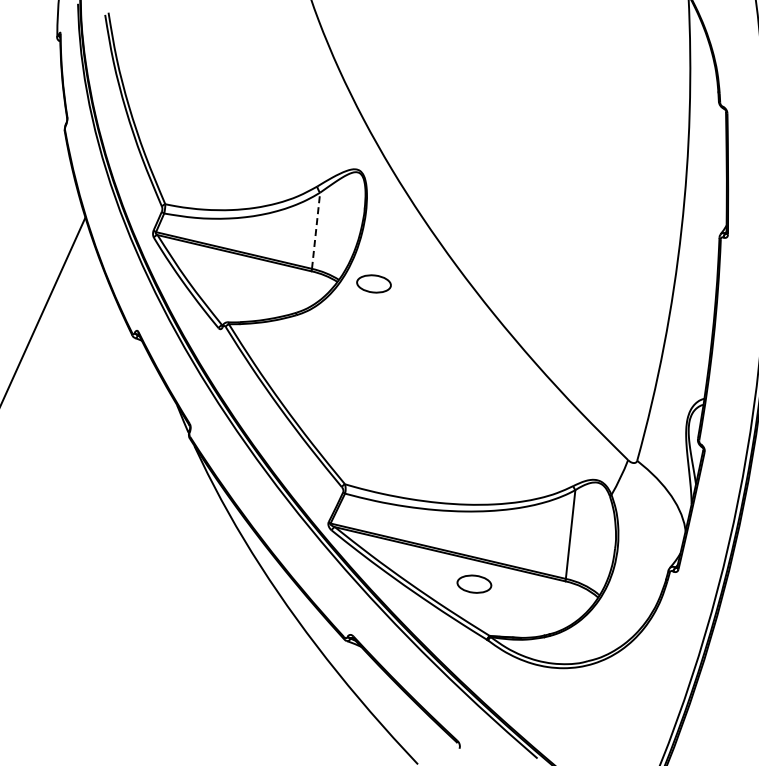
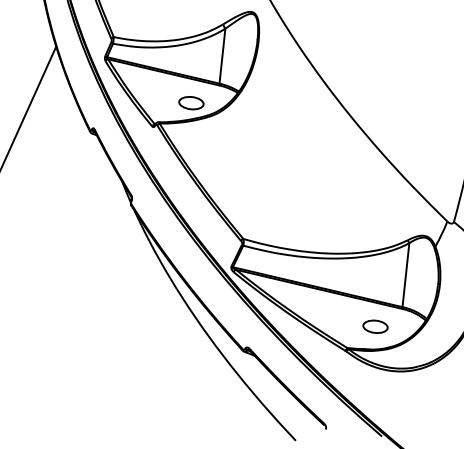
line: (316, 230) -> (222, 55), dashed -> solid
part: (373, 283) -> (191, 102), moved
part: (474, 583) -> (375, 326), moved

